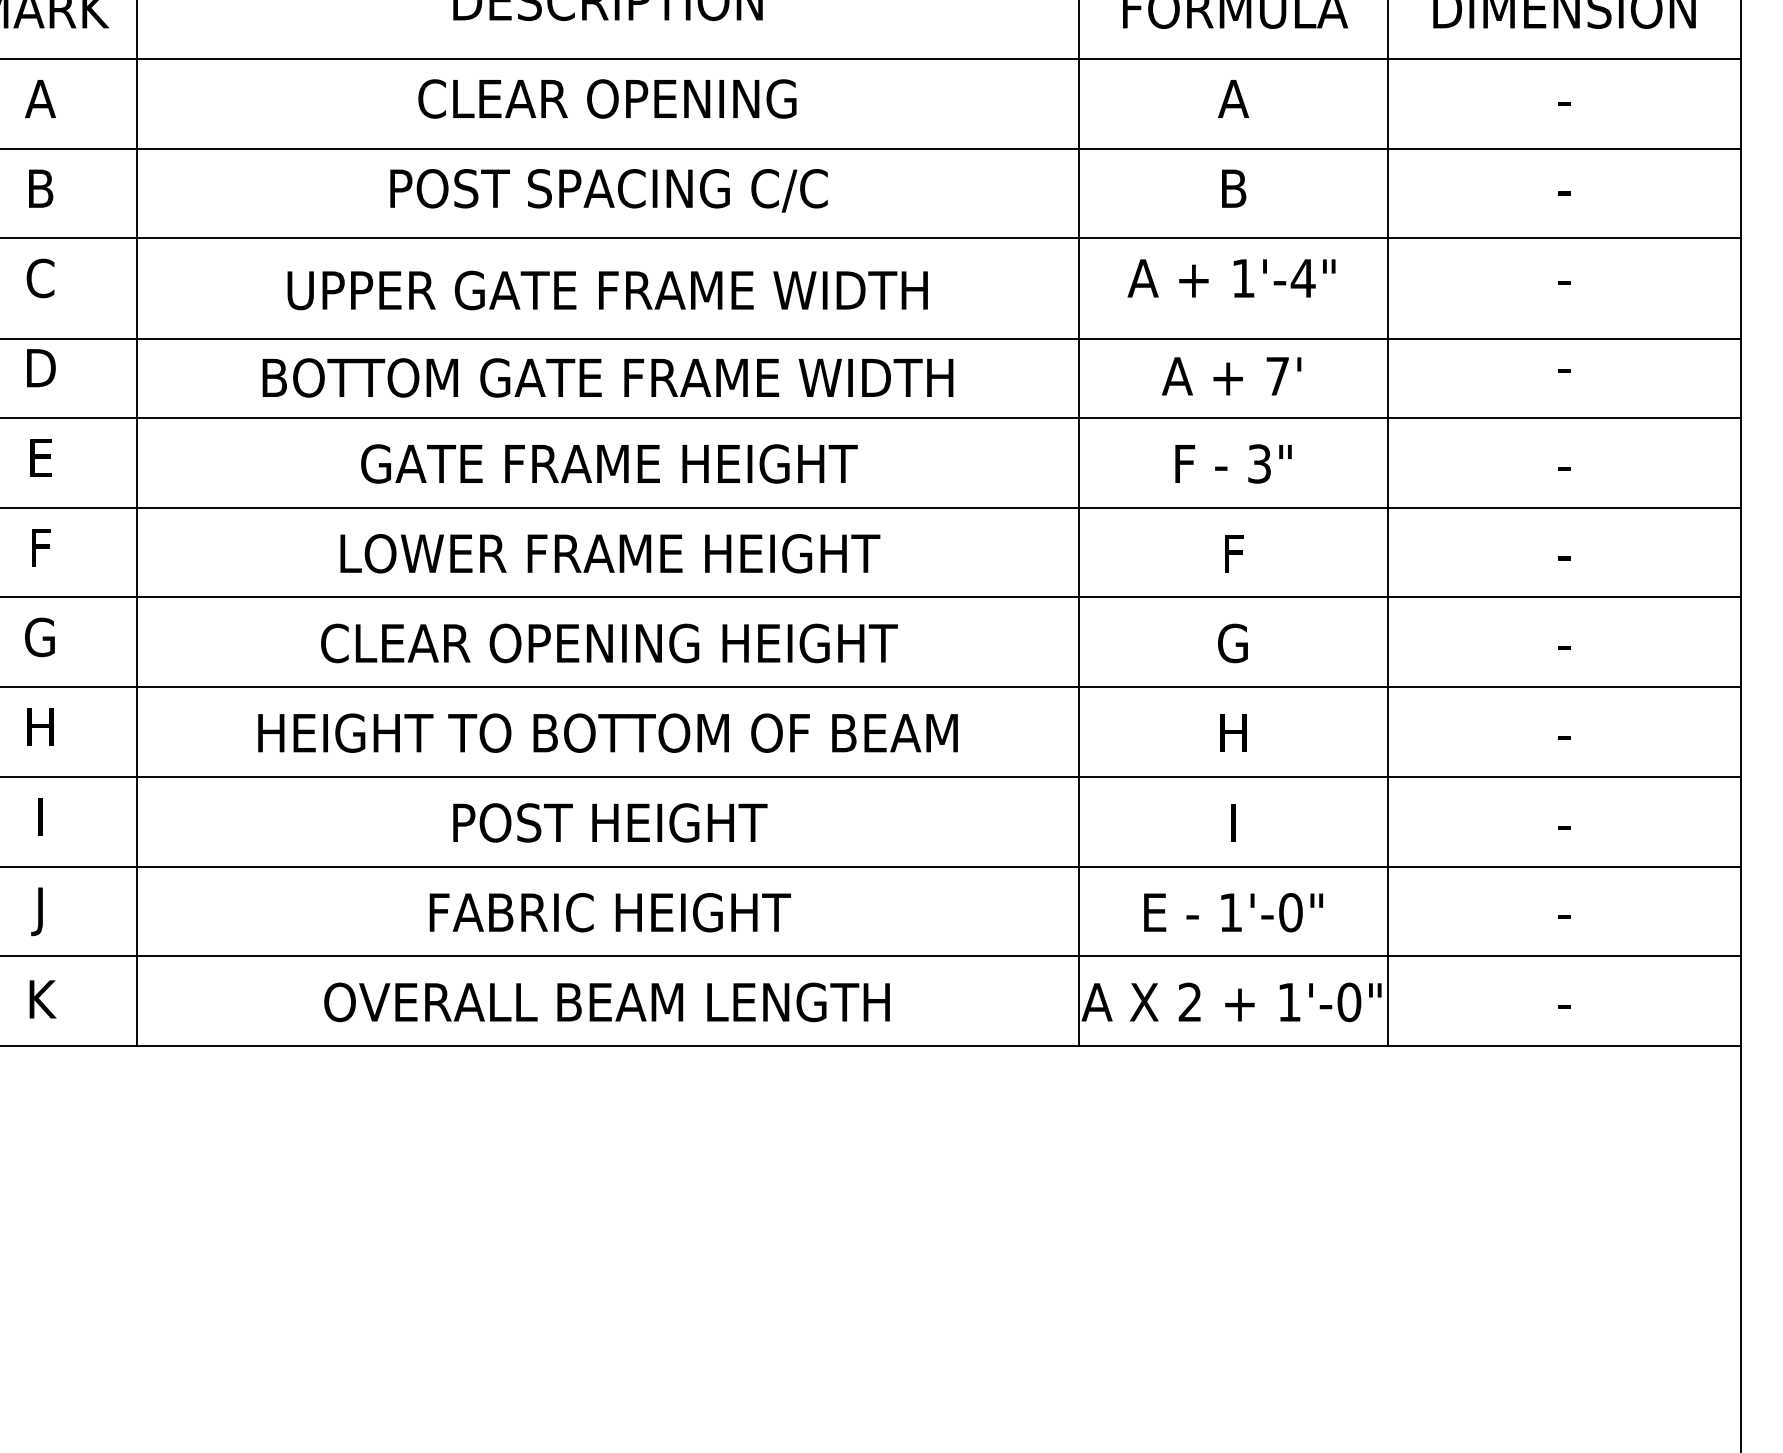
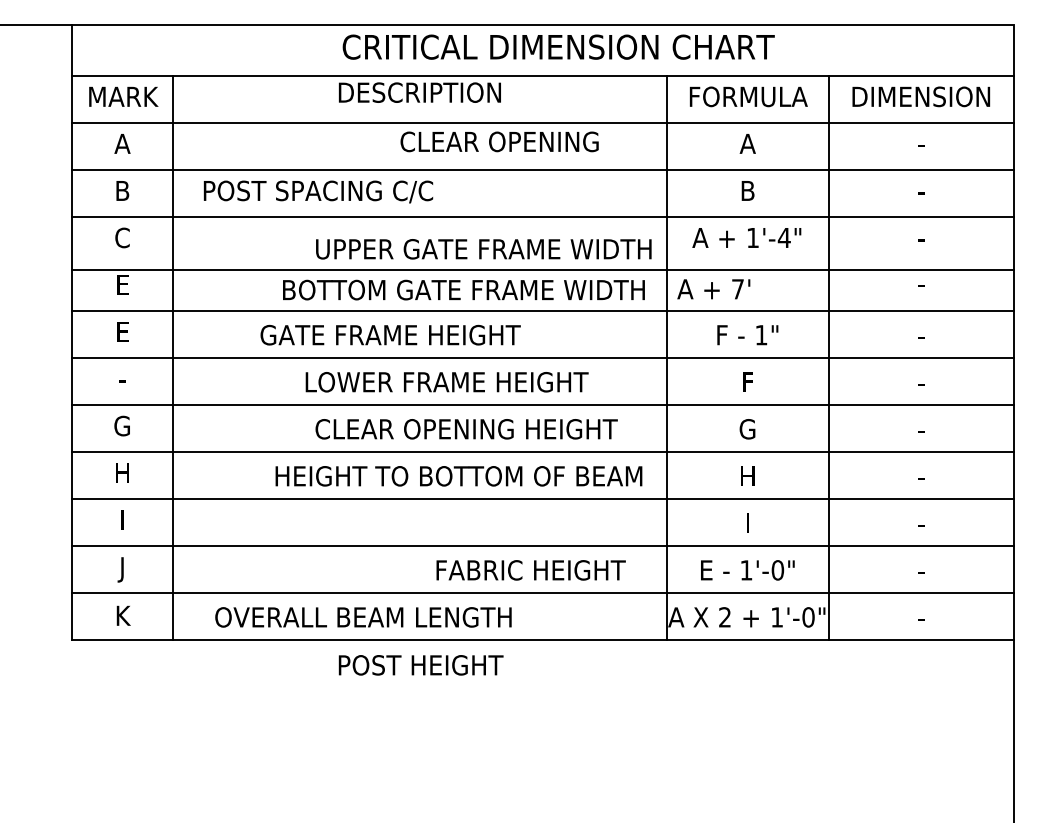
text: (607, 98) -> (499, 141), moved
text: (609, 189) -> (318, 191), moved
text: (607, 290) -> (483, 249), moved
text: (40, 367) -> (122, 284), D -> E
text: (607, 376) -> (463, 289), moved
text: (1231, 376) -> (713, 289), moved
text: (609, 462) -> (390, 334), moved
text: (1259, 462) -> (761, 334), 3" -> 1"
text: (40, 546) -> (122, 378), F -> -
text: (609, 554) -> (446, 382), moved
text: (609, 643) -> (466, 429), moved
text: (607, 733) -> (458, 476), moved
text: (609, 823) -> (420, 665), moved
text: (609, 912) -> (530, 570), moved
text: (607, 1002) -> (363, 617), moved

